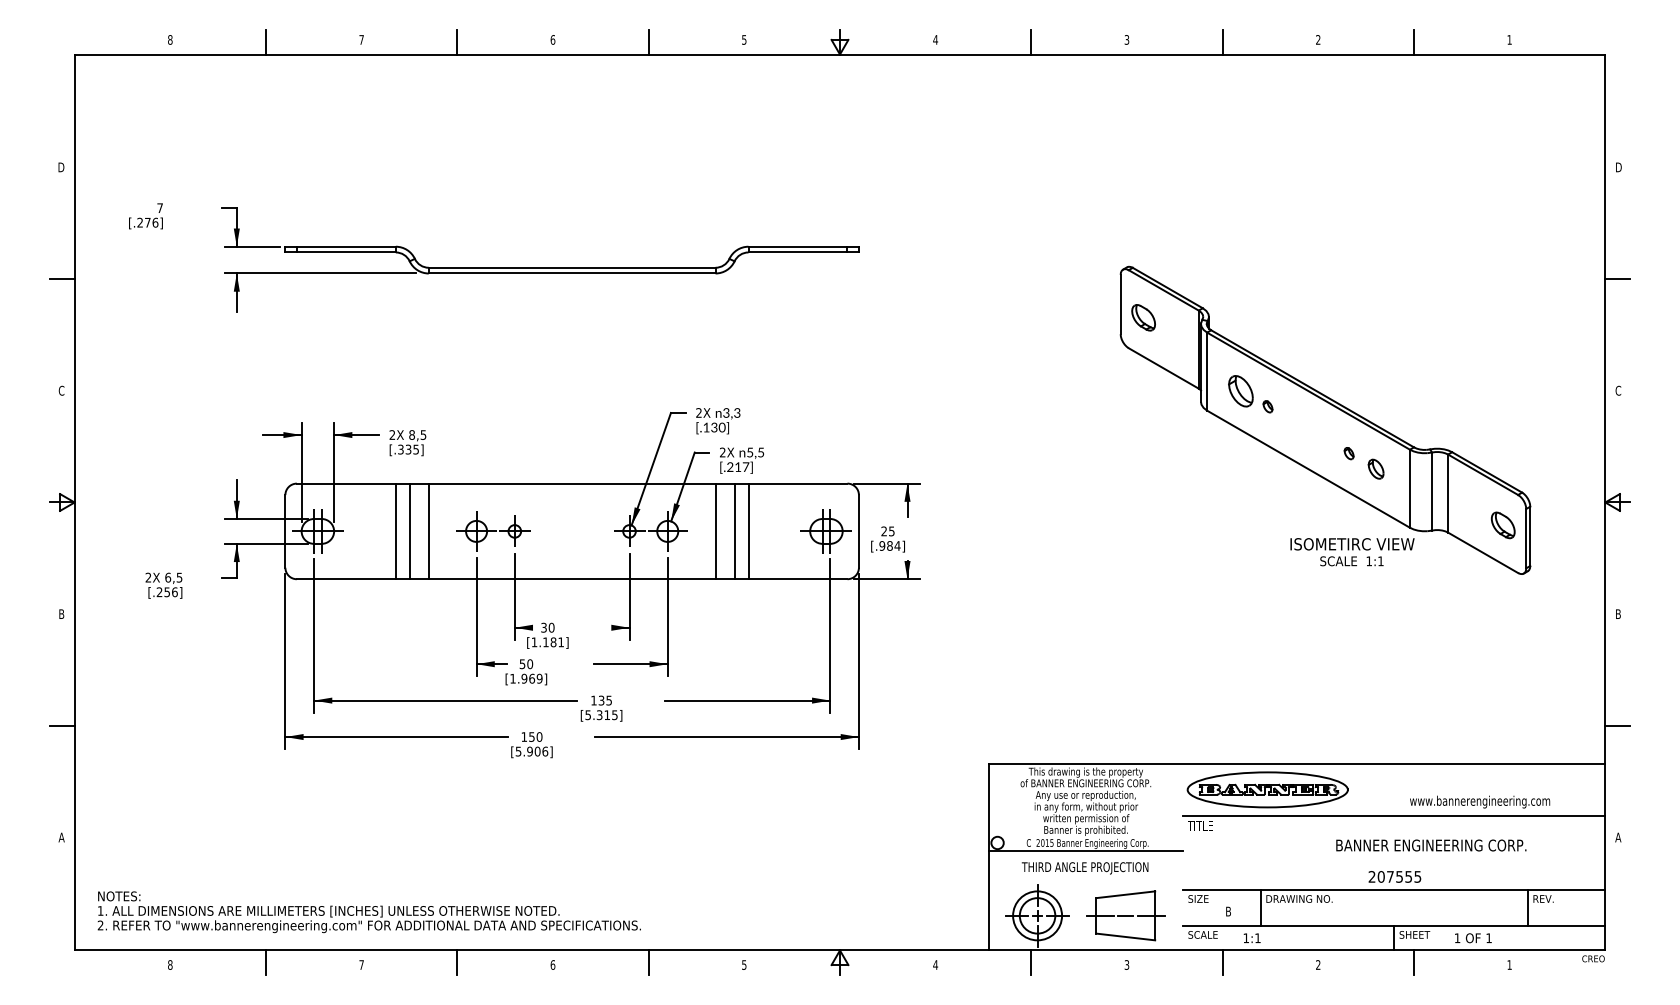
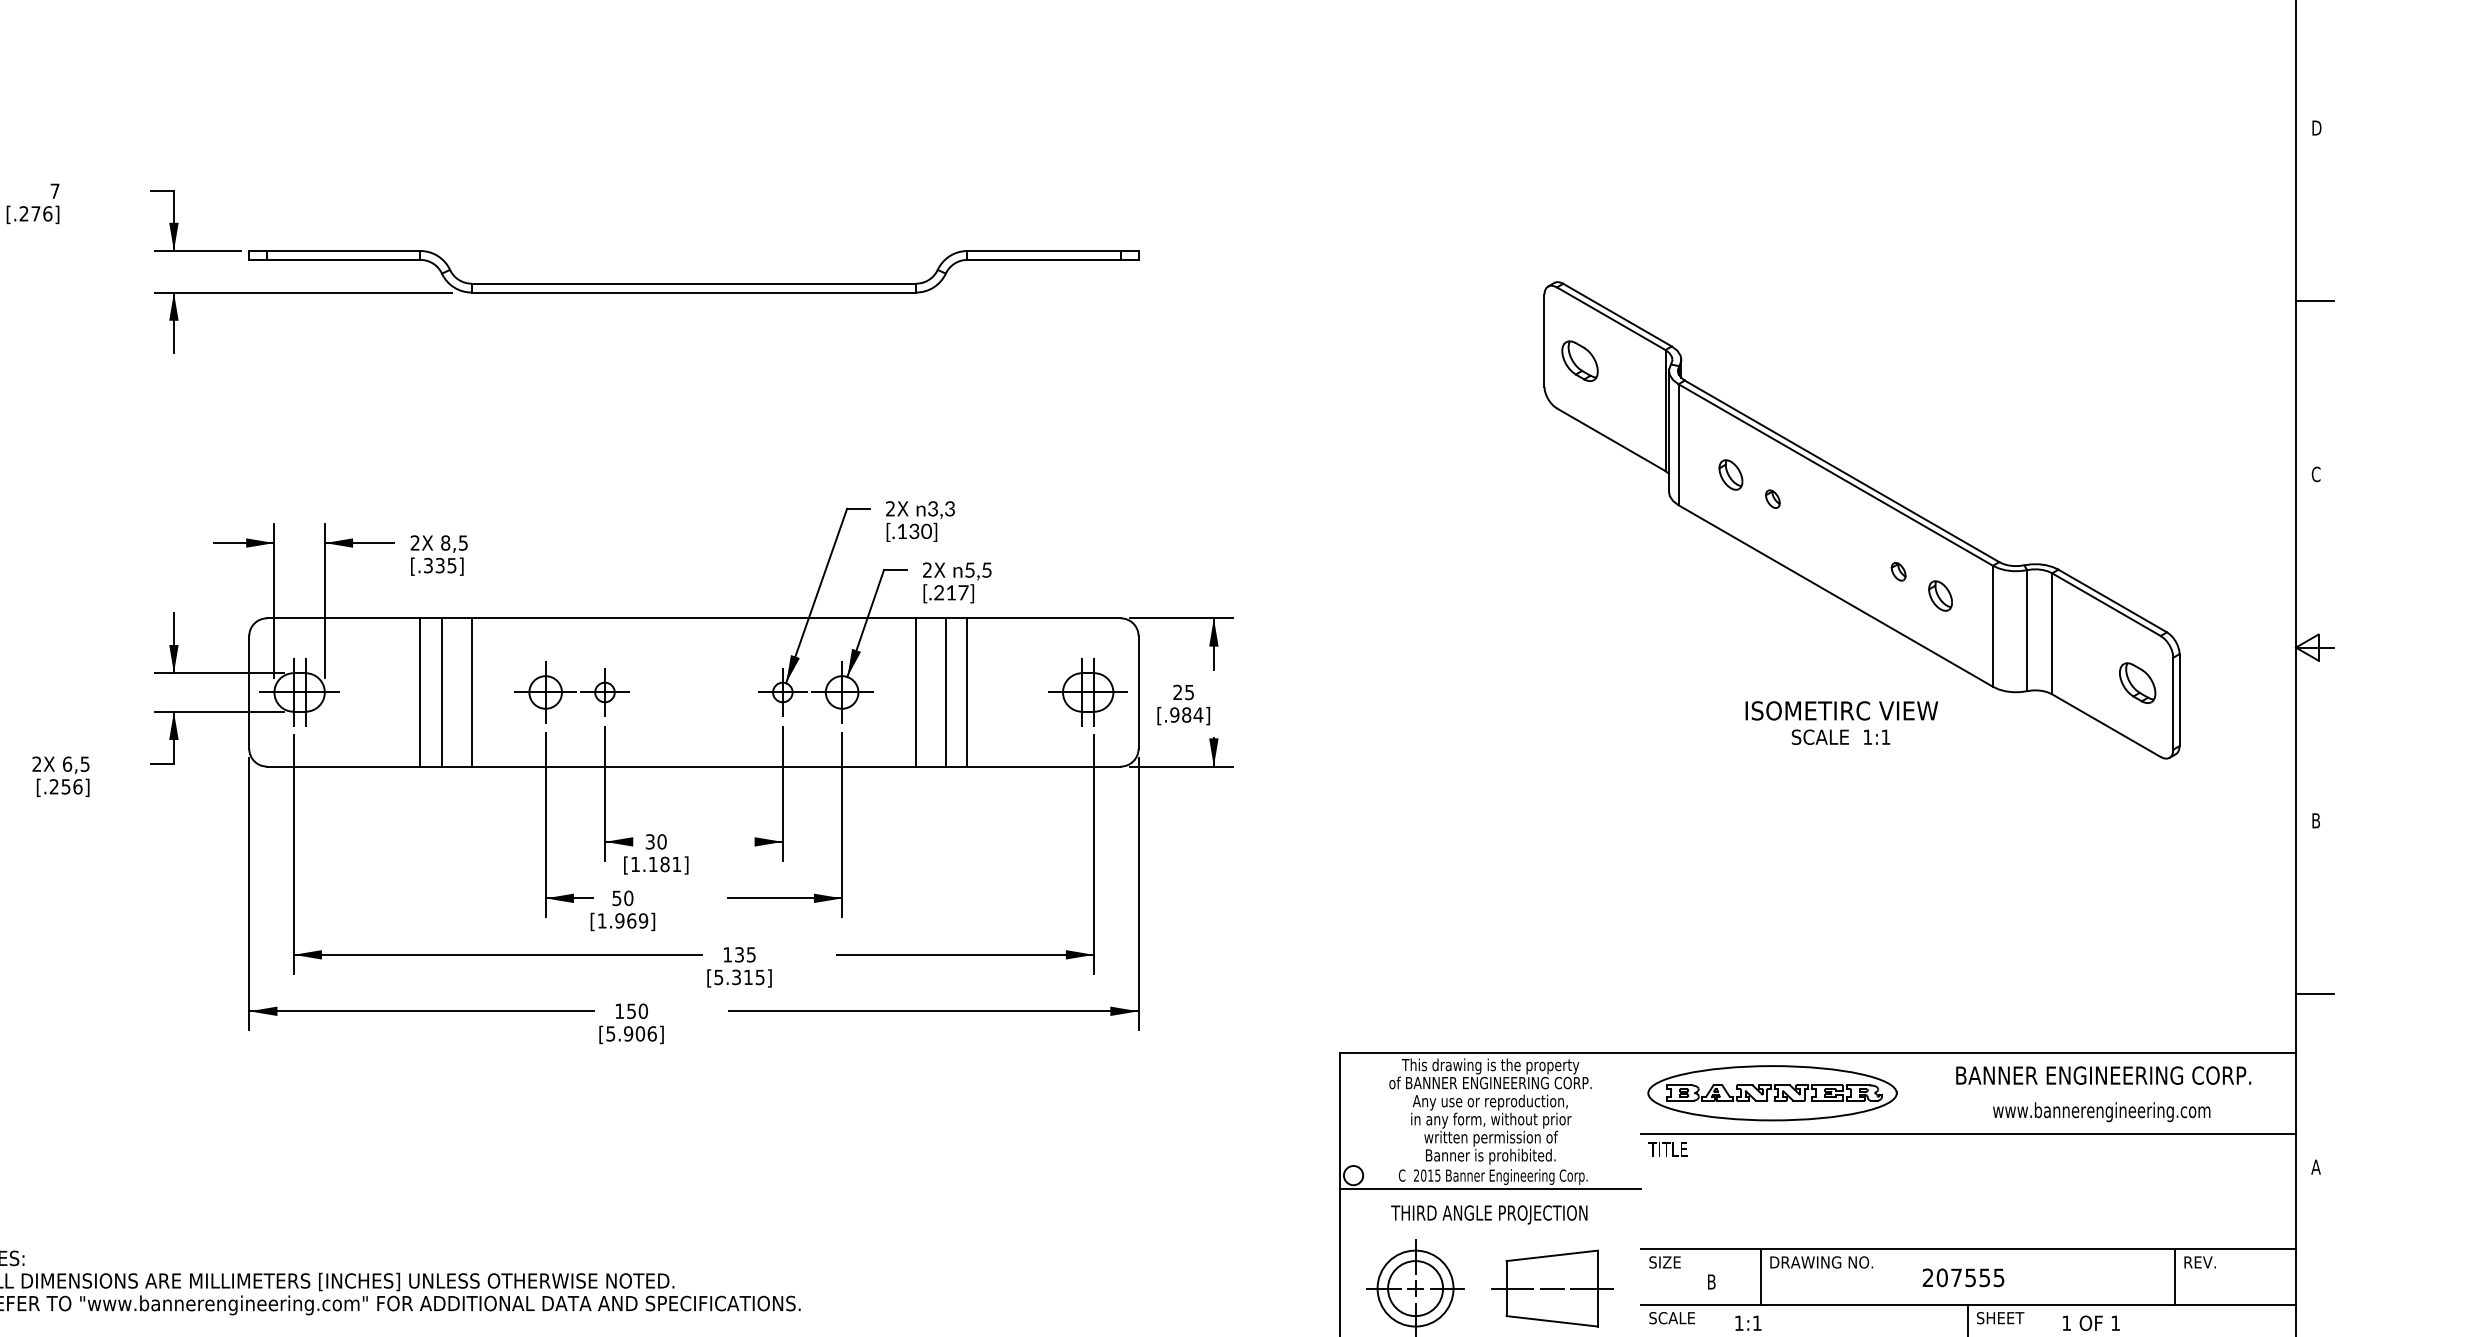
part: (1240, 390) -> (1730, 473), size x0.62
text: (1352, 552) -> (1841, 723), moved
text: (1431, 845) -> (2103, 1075), moved
text: (1394, 876) -> (1962, 1277), moved

